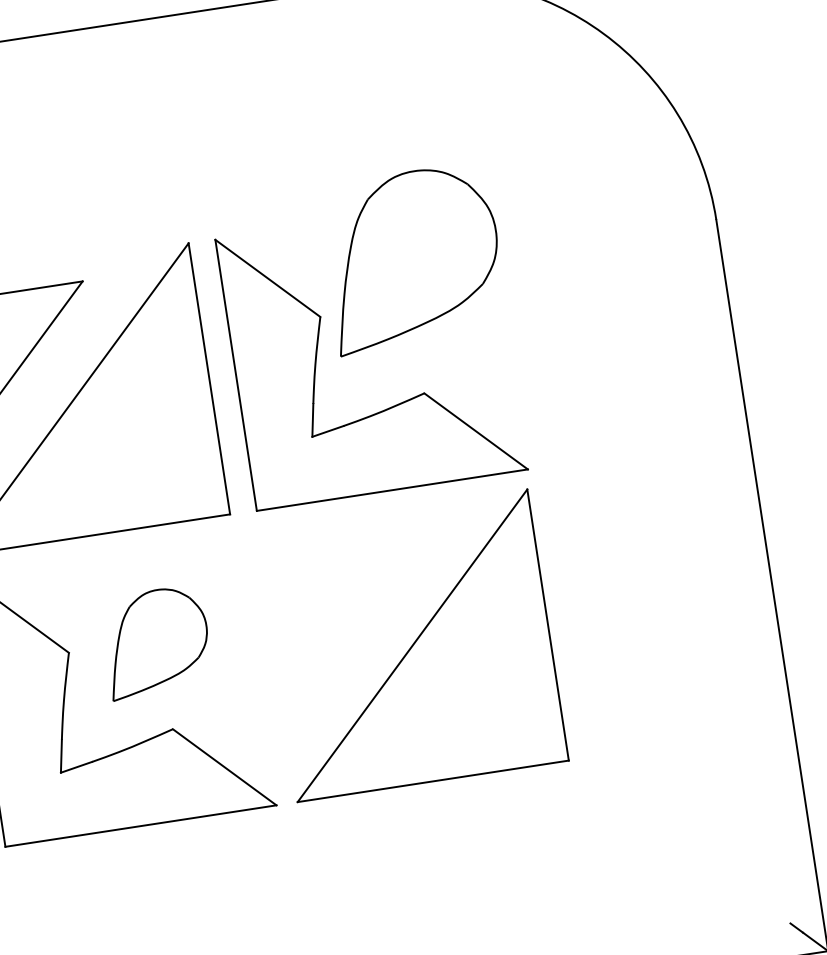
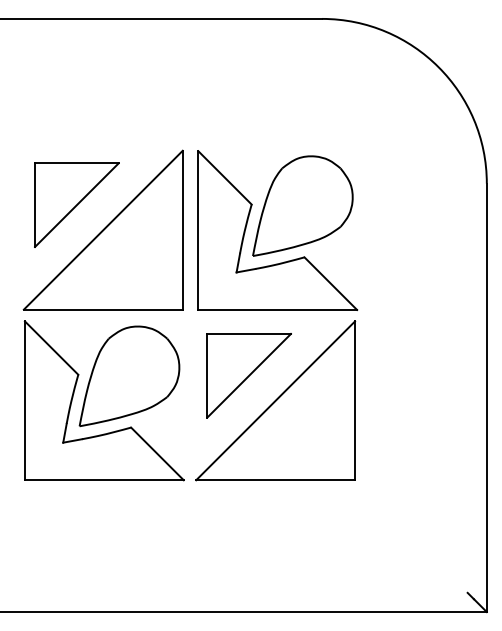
part: (412, 257) -> (302, 205), moved
part: (359, 609) -> (248, 375), added
part: (156, 642) -> (129, 376), size x1.67

